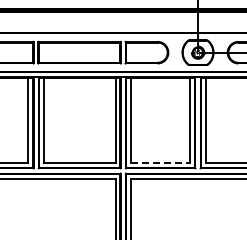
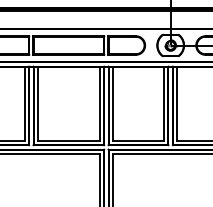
line: (160, 163) -> (138, 140), dashed -> solid

